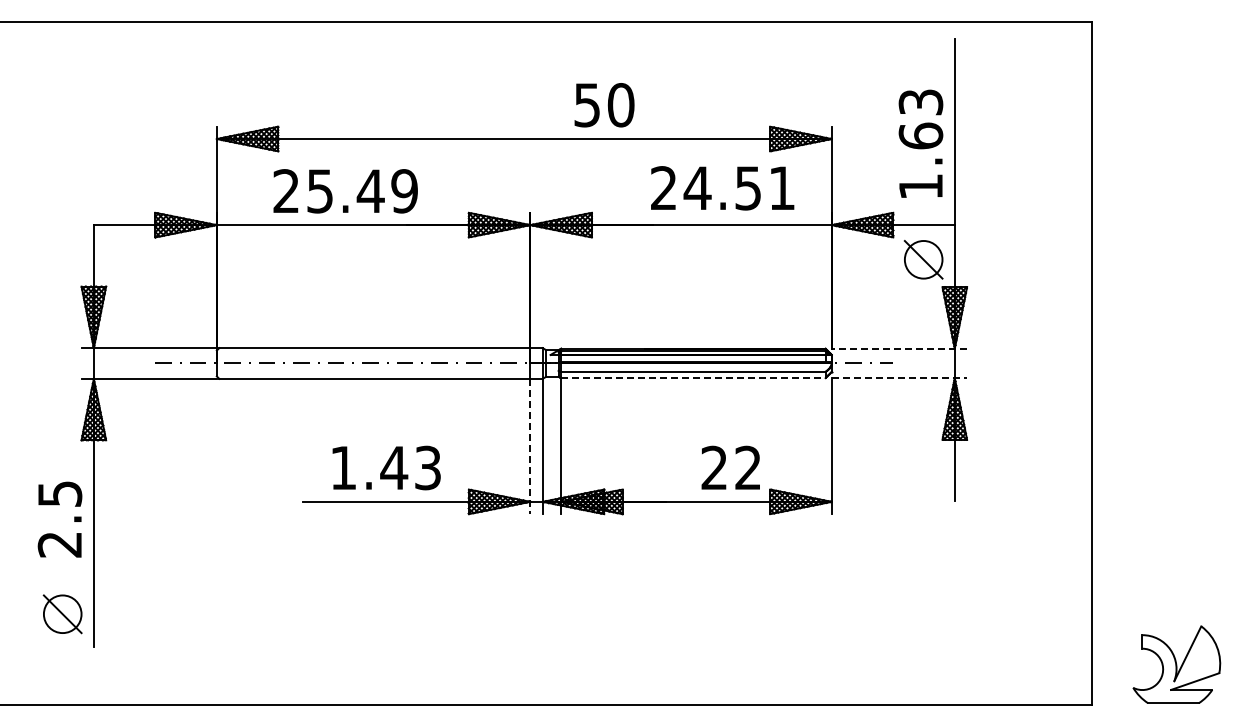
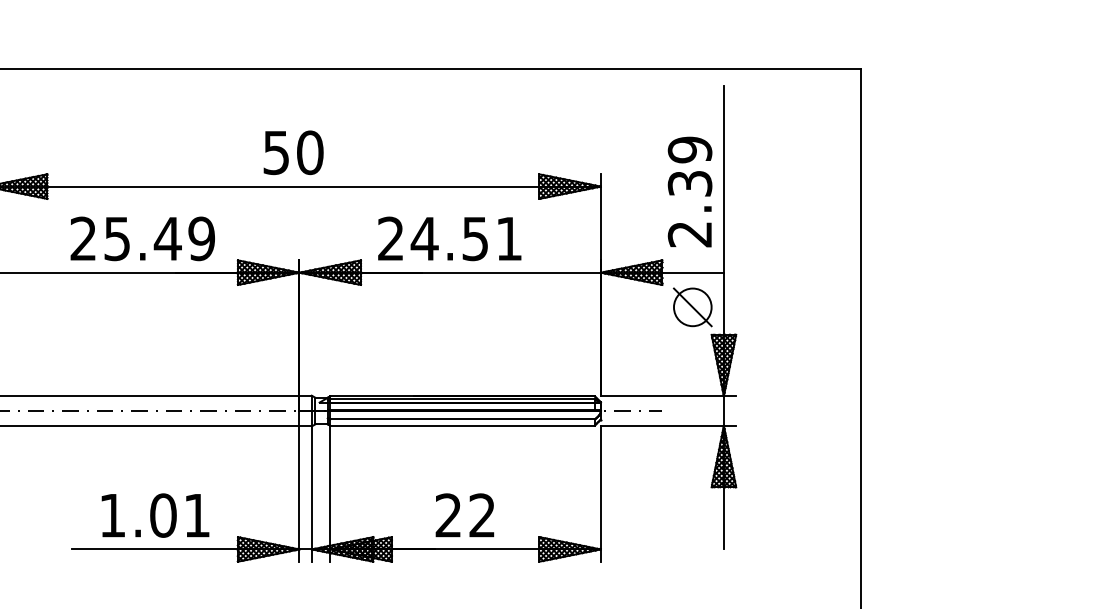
text: (604, 105) -> (293, 153), moved
text: (920, 144) -> (689, 192), 1.63 -> 2.39
text: (722, 188) -> (449, 239), moved
text: (345, 191) -> (142, 239), moved
line: (899, 348) -> (668, 396), dashed -> solid
line: (693, 378) -> (462, 426), dashed -> solid
line: (899, 378) -> (668, 426), dashed -> solid
line: (530, 446) -> (299, 494), dashed -> solid
text: (410, 467) -> (179, 515), 1.43 -> 1.01
text: (730, 467) -> (464, 515), moved

